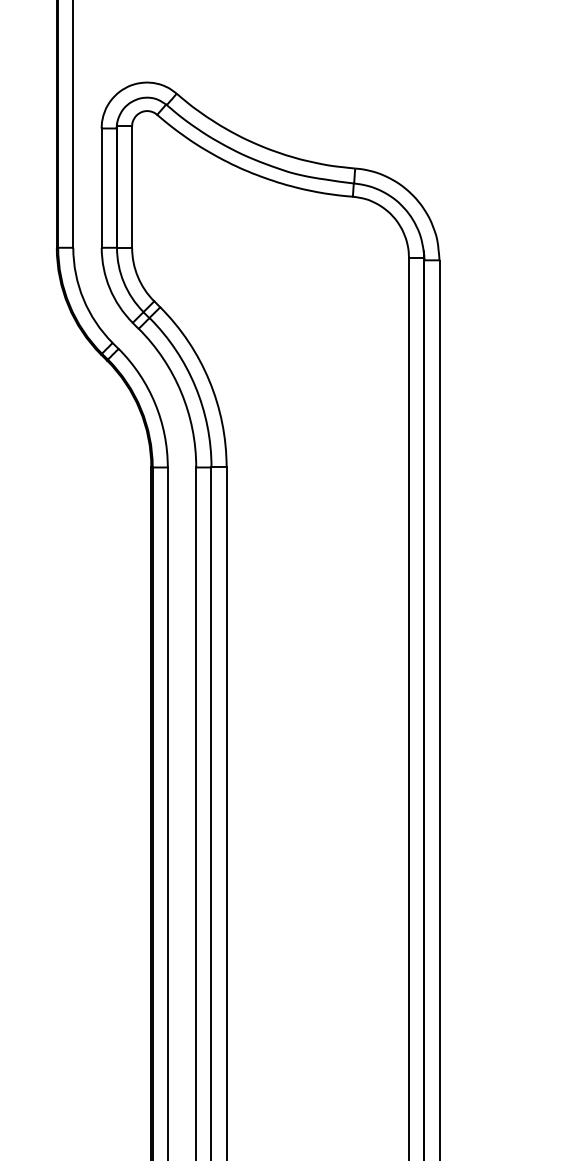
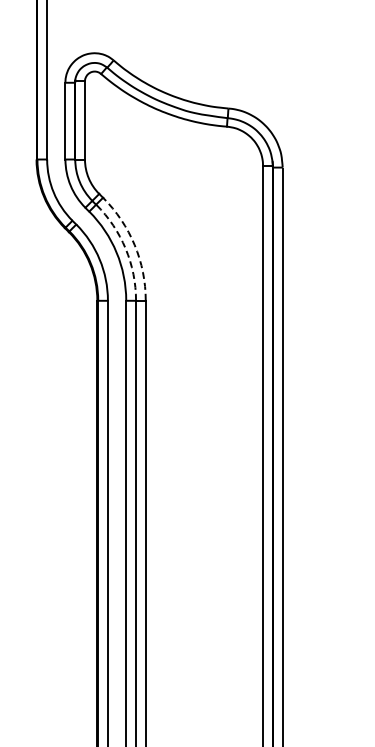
arc: (209, 381) -> (134, 245), solid -> dashed
arc: (195, 386) -> (125, 248), solid -> dashed

